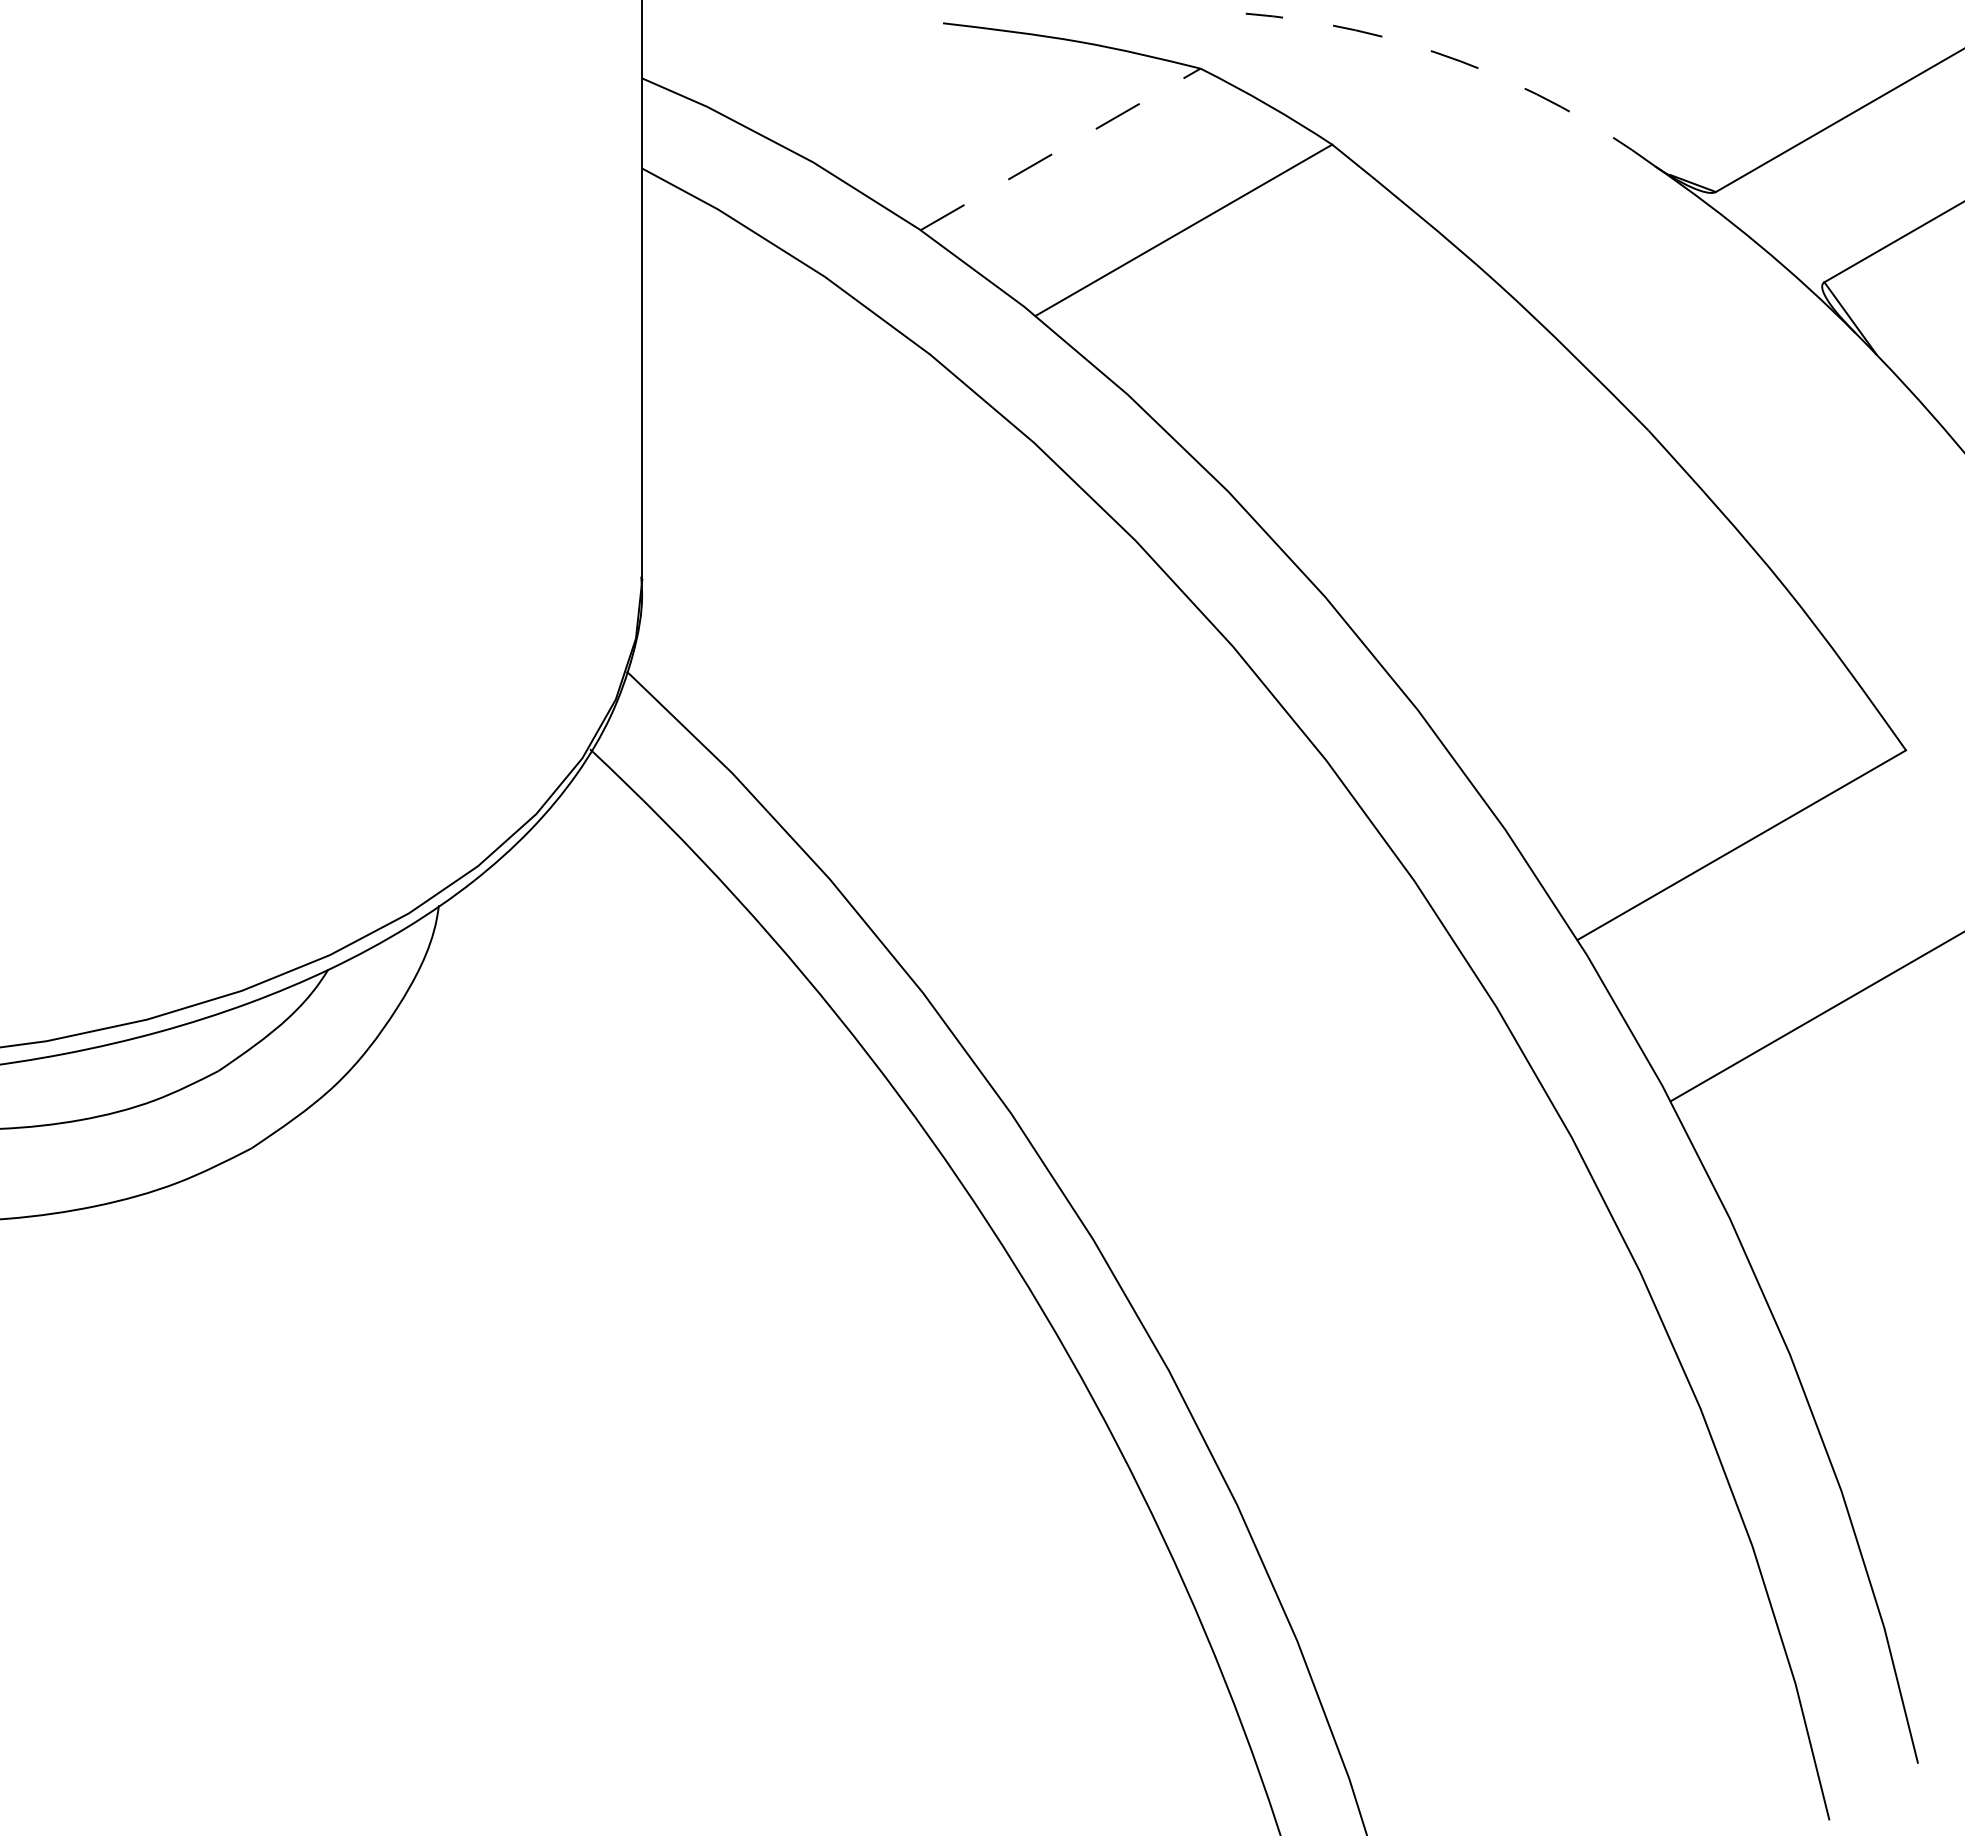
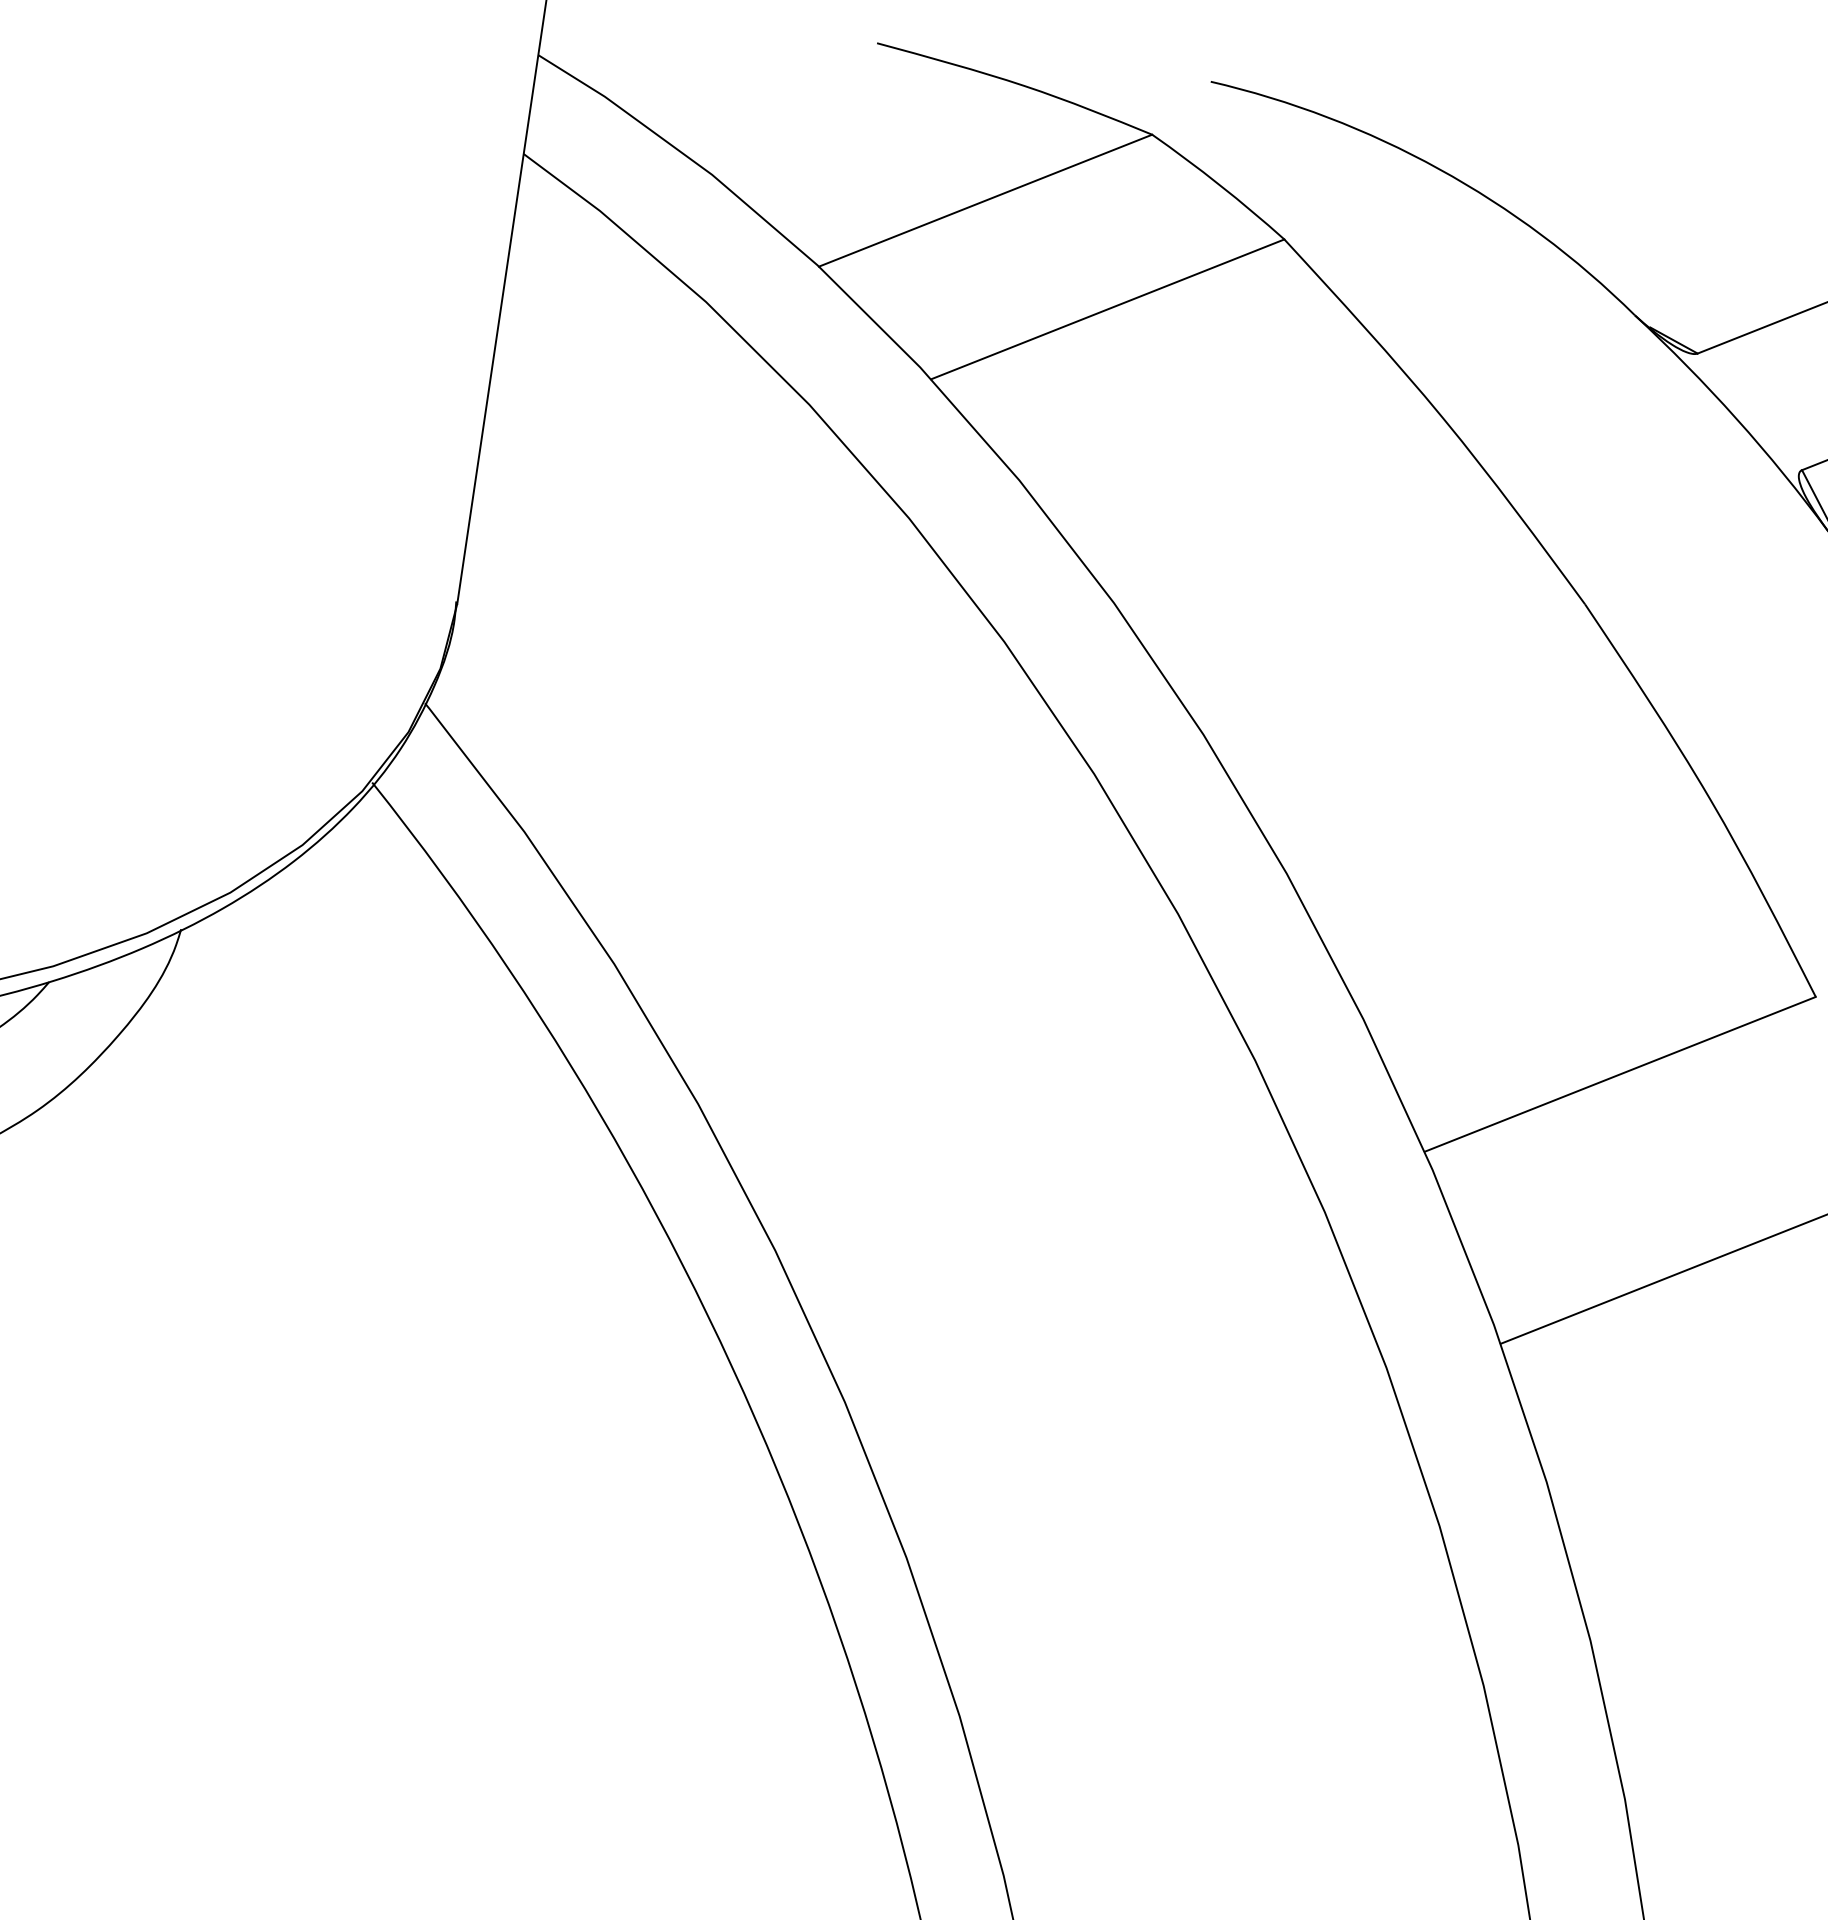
arc: (1460, 61) -> (1438, 169), dashed -> solid
line: (1060, 149) -> (985, 200), dashed -> solid

